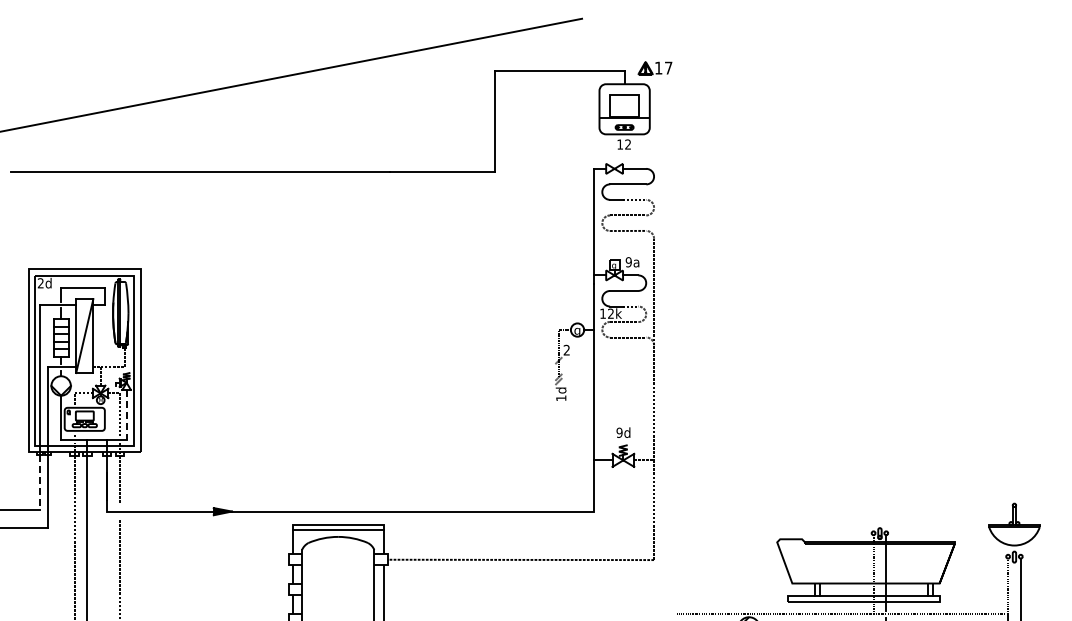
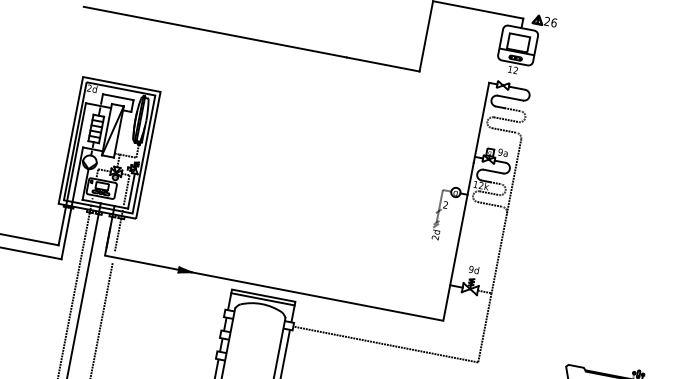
text: (663, 67) -> (550, 21), 17 -> 26
text: (561, 398) -> (435, 237), 1d -> 2d
line: (126, 415) -> (131, 191), dashed -> solid
line: (39, 482) -> (61, 226), dashed -> solid

